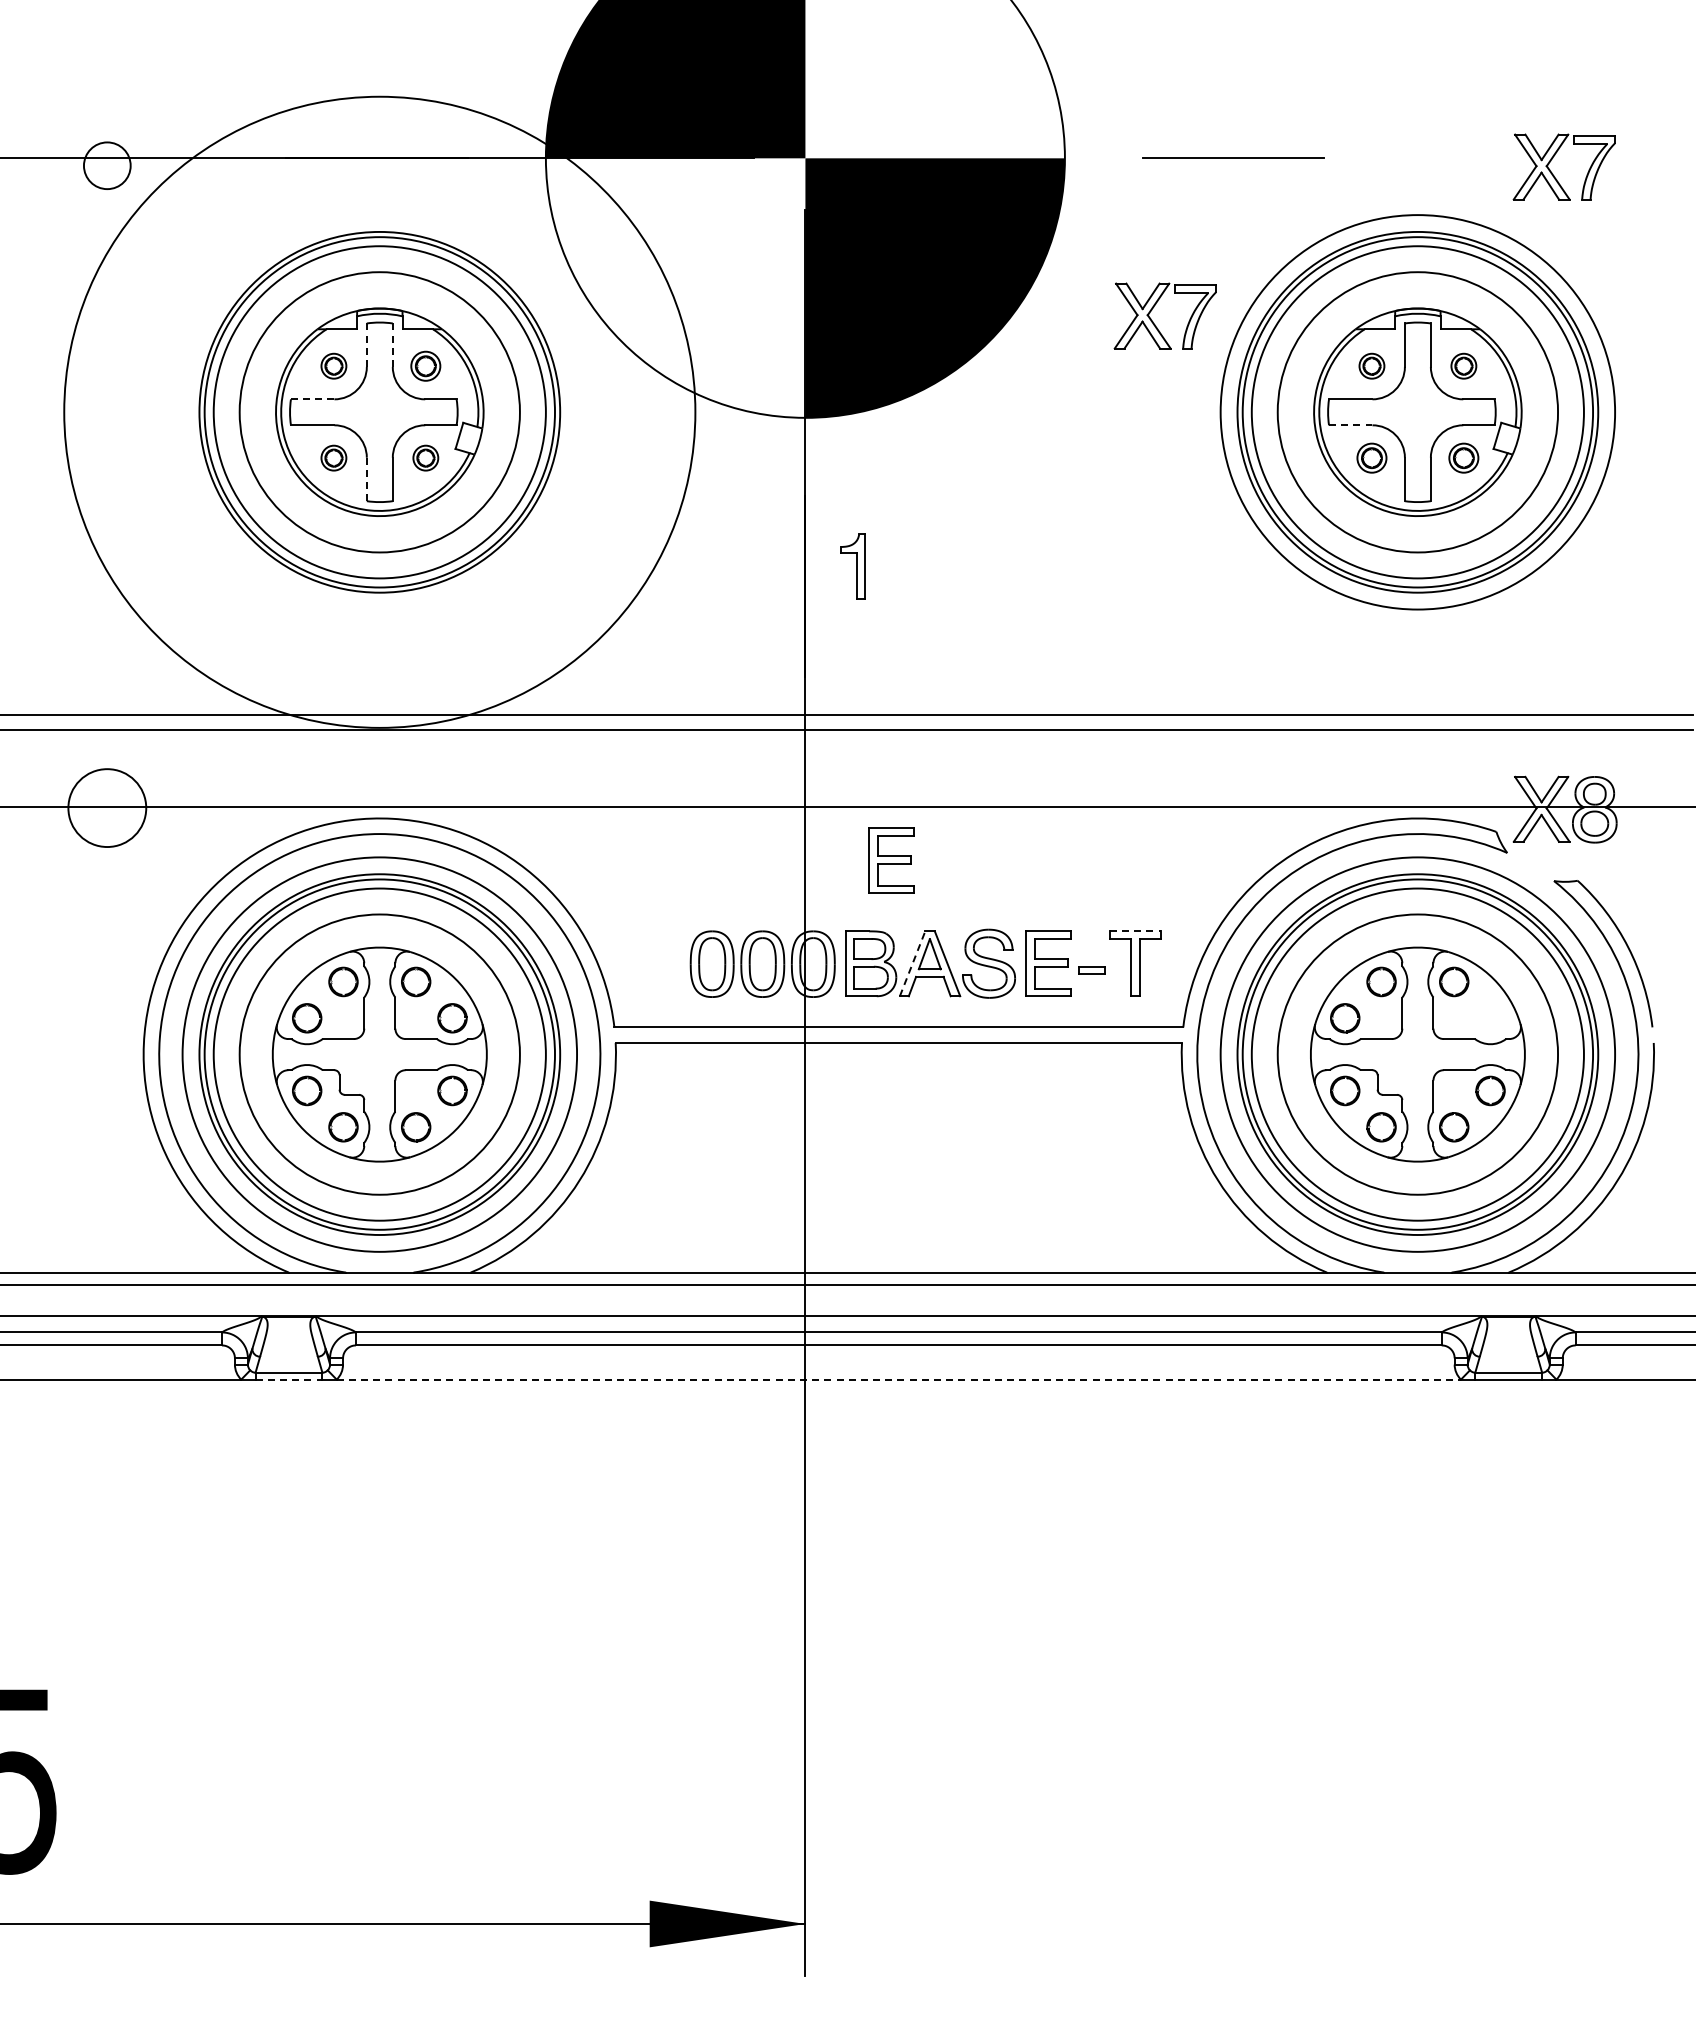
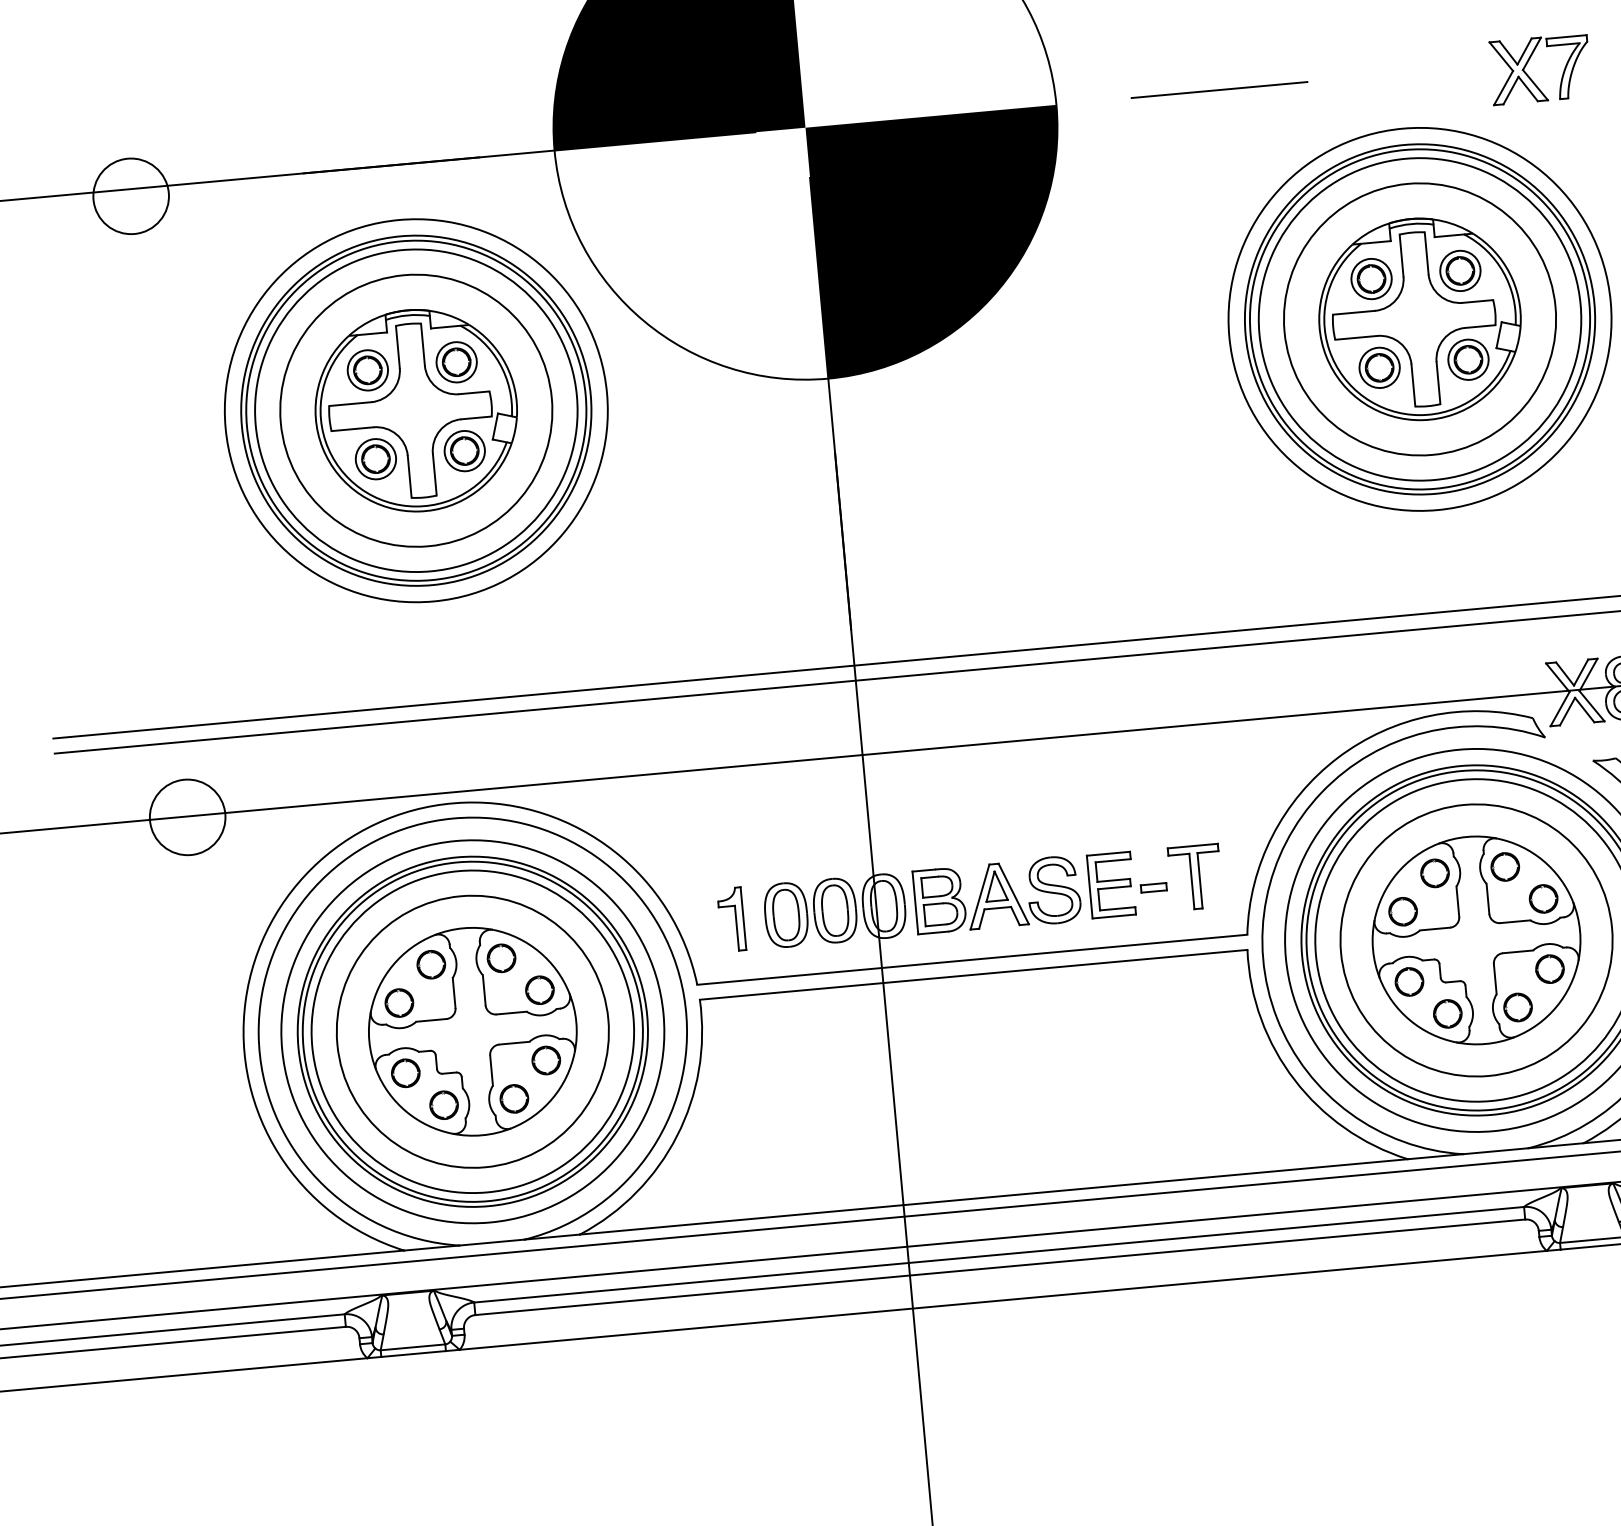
circle: (107, 165) -> (131, 196), size x1.67
part: (1153, 321) -> (1156, 254), removed
line: (366, 345) -> (397, 347), dashed -> solid
line: (392, 345) -> (422, 345), dashed -> solid
part: (333, 365) -> (367, 369), size x1.67
part: (425, 365) -> (456, 361), size x1.43
part: (1371, 365) -> (1371, 278), size x1.67
part: (1463, 365) -> (1460, 270), size x1.67
line: (312, 399) -> (350, 404), dashed -> solid
circle: (379, 412) -> (416, 410), size x0.62
line: (1350, 425) -> (1356, 338), dashed -> solid
part: (333, 457) -> (375, 458), size x1.67
part: (425, 457) -> (464, 450), size x1.67
part: (1371, 457) -> (1379, 367), size x1.43
part: (1463, 457) -> (1468, 359), size x1.43
line: (366, 479) -> (409, 476), dashed -> solid
part: (852, 566) -> (731, 919), moved
part: (891, 860) -> (950, 799), removed
line: (1135, 931) -> (1192, 846), dashed -> solid
line: (912, 963) -> (979, 896), dashed -> solid
part: (1490, 1018) -> (1543, 899), added
line: (289, 1379) -> (414, 1353), dashed -> solid
line: (899, 1379) -> (1003, 1300), dashed -> solid

